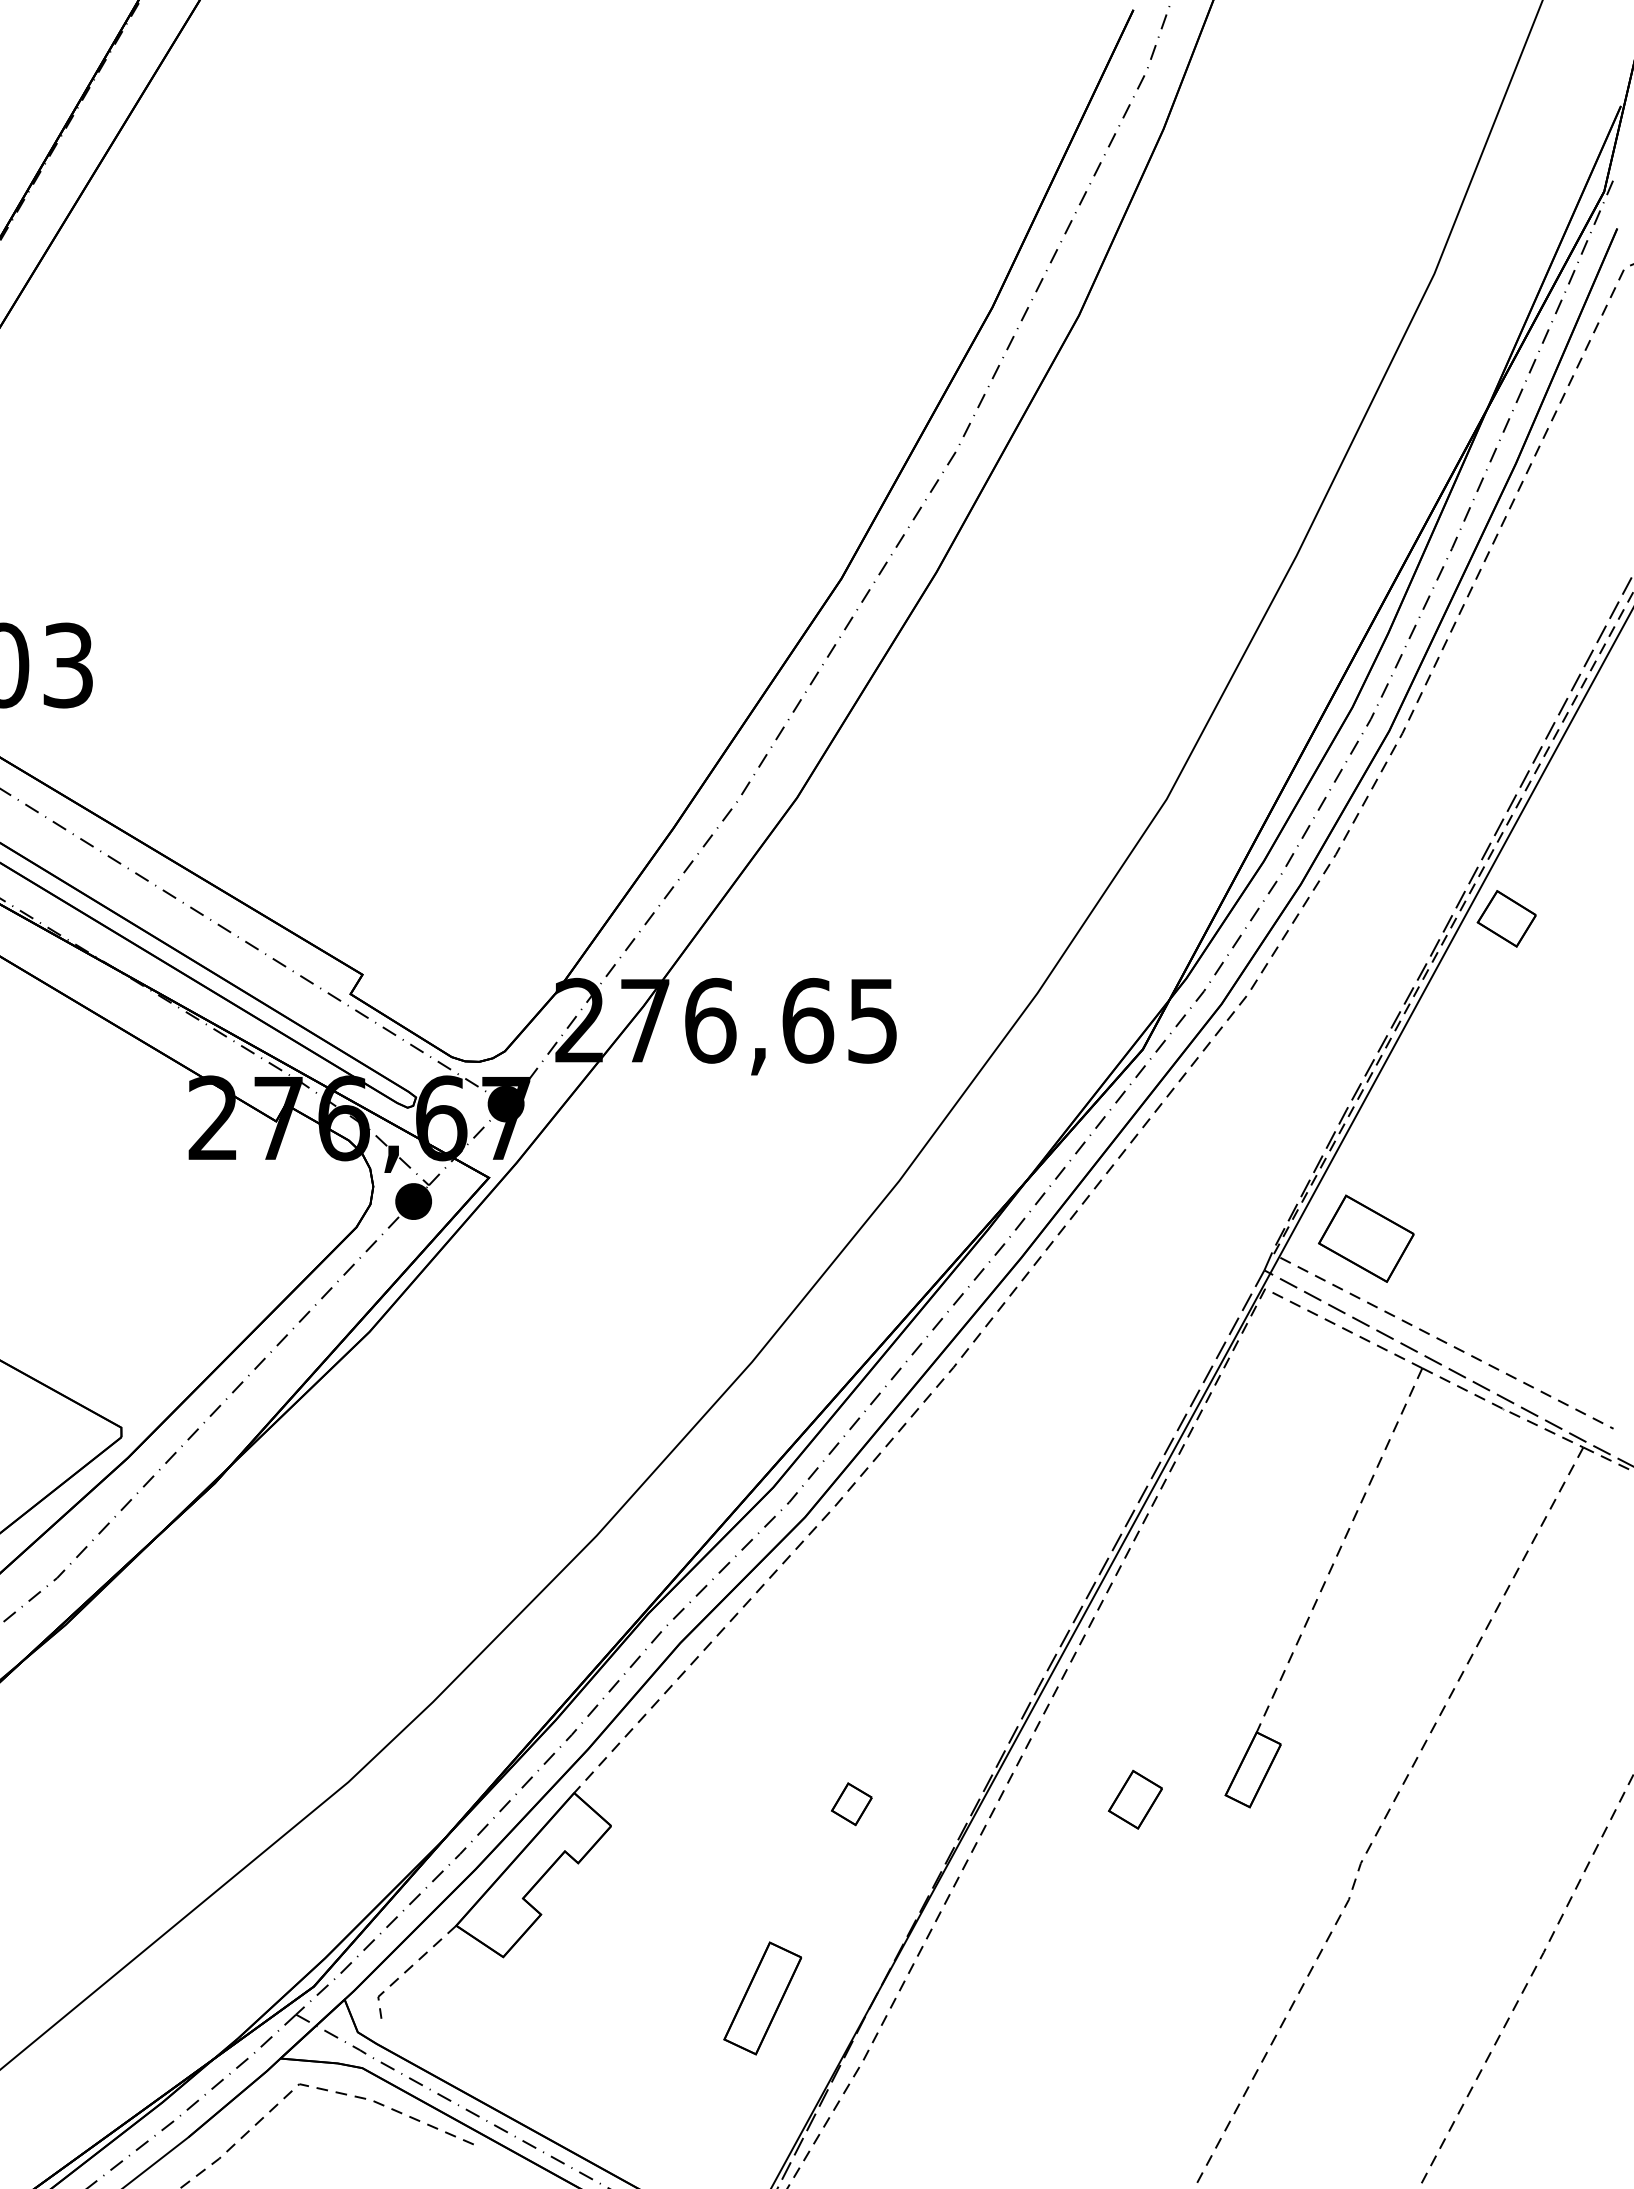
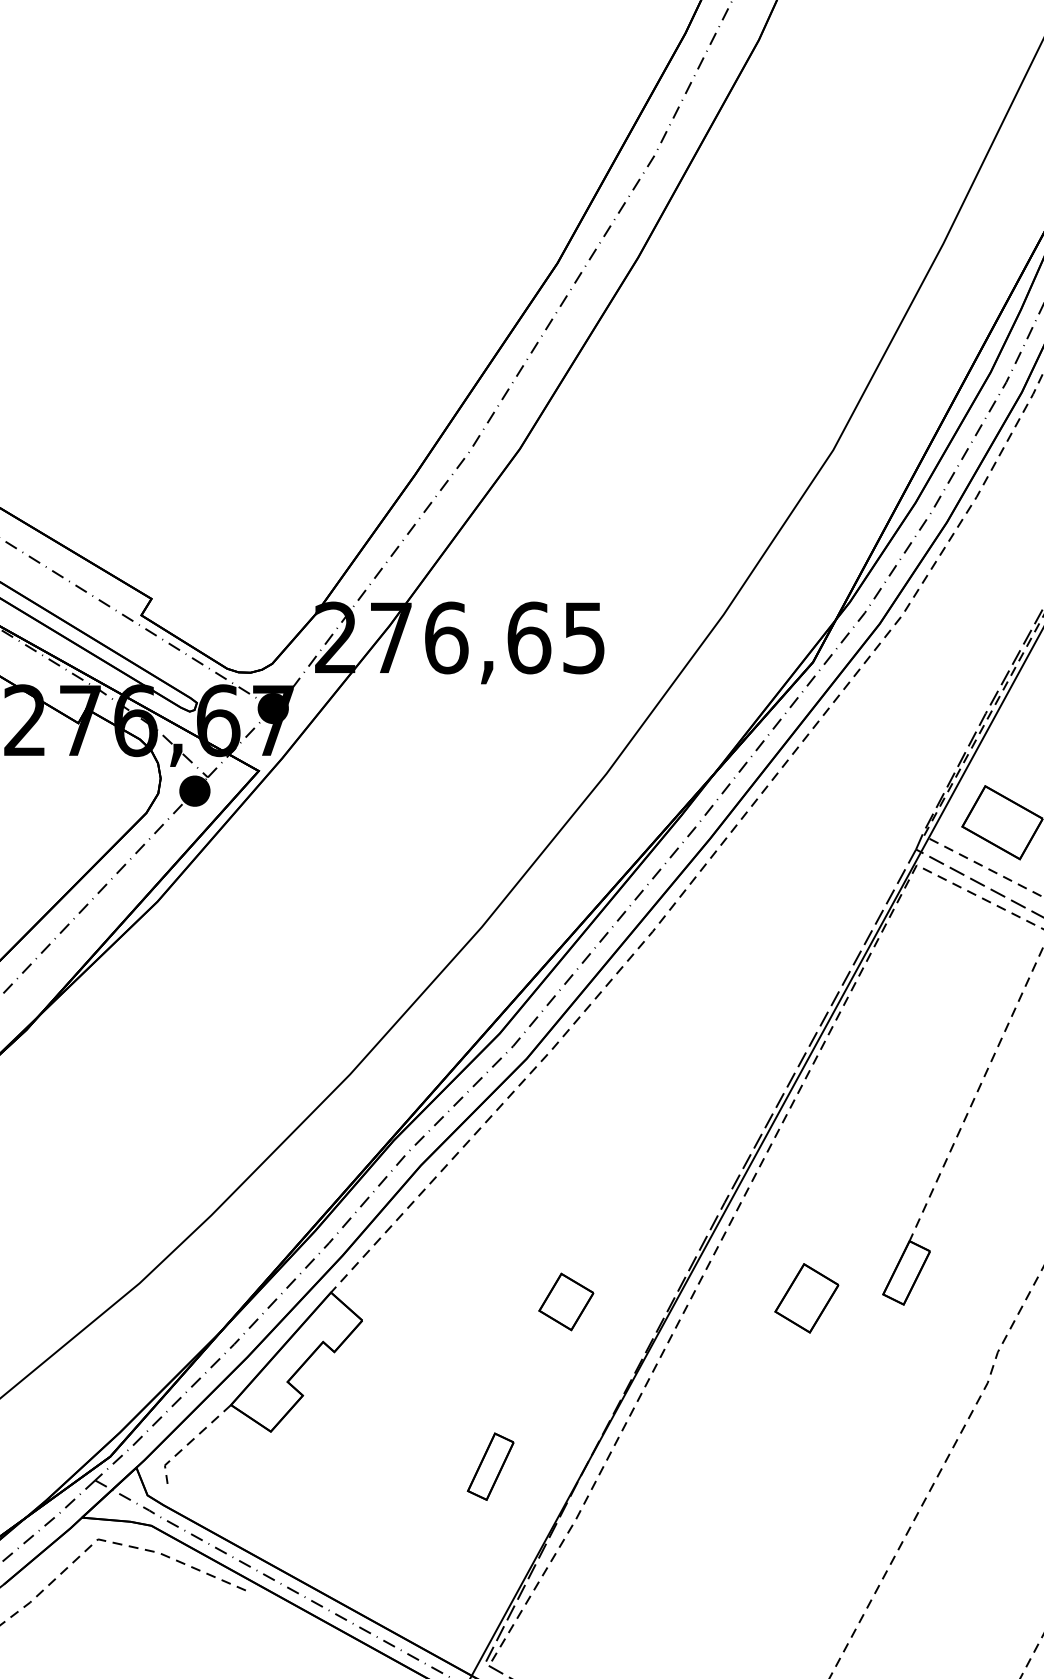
part: (1135, 1799) -> (806, 1298), size x1.4
part: (851, 1804) -> (566, 1302), size x1.6
part: (762, 1998) -> (490, 1466), size x0.7

